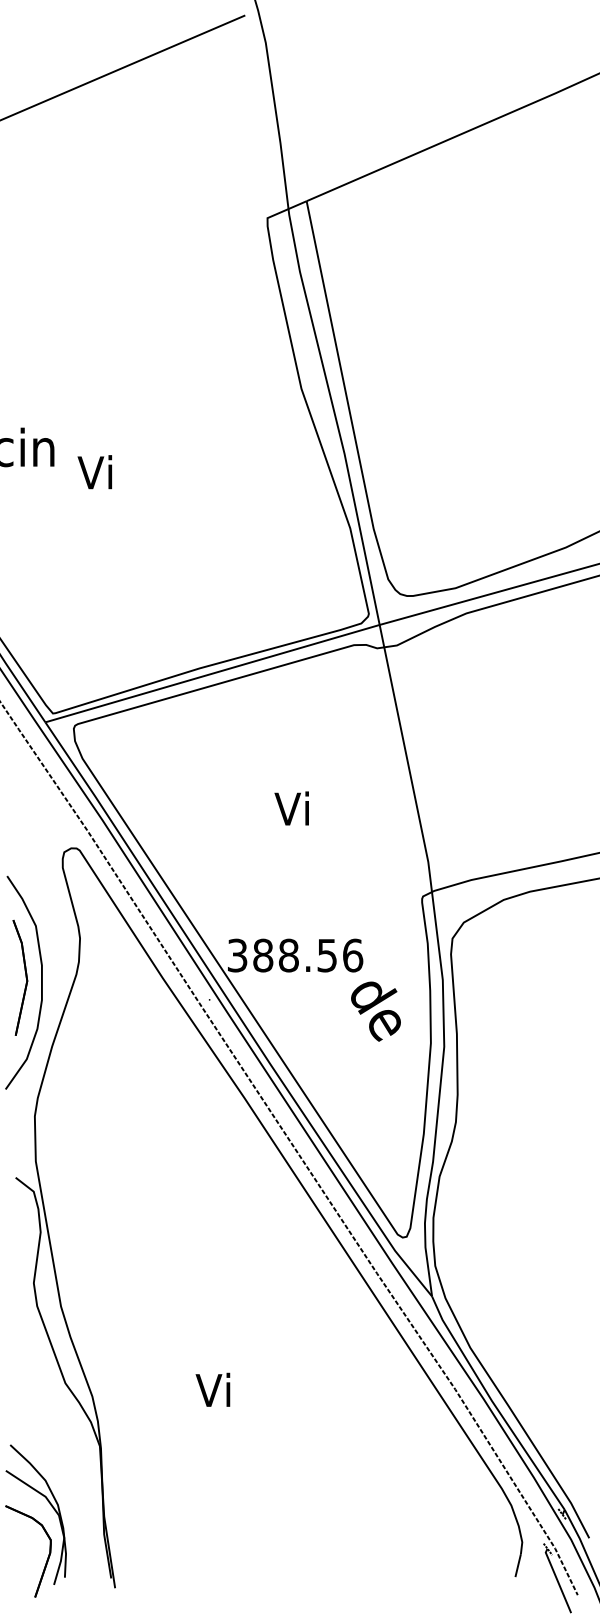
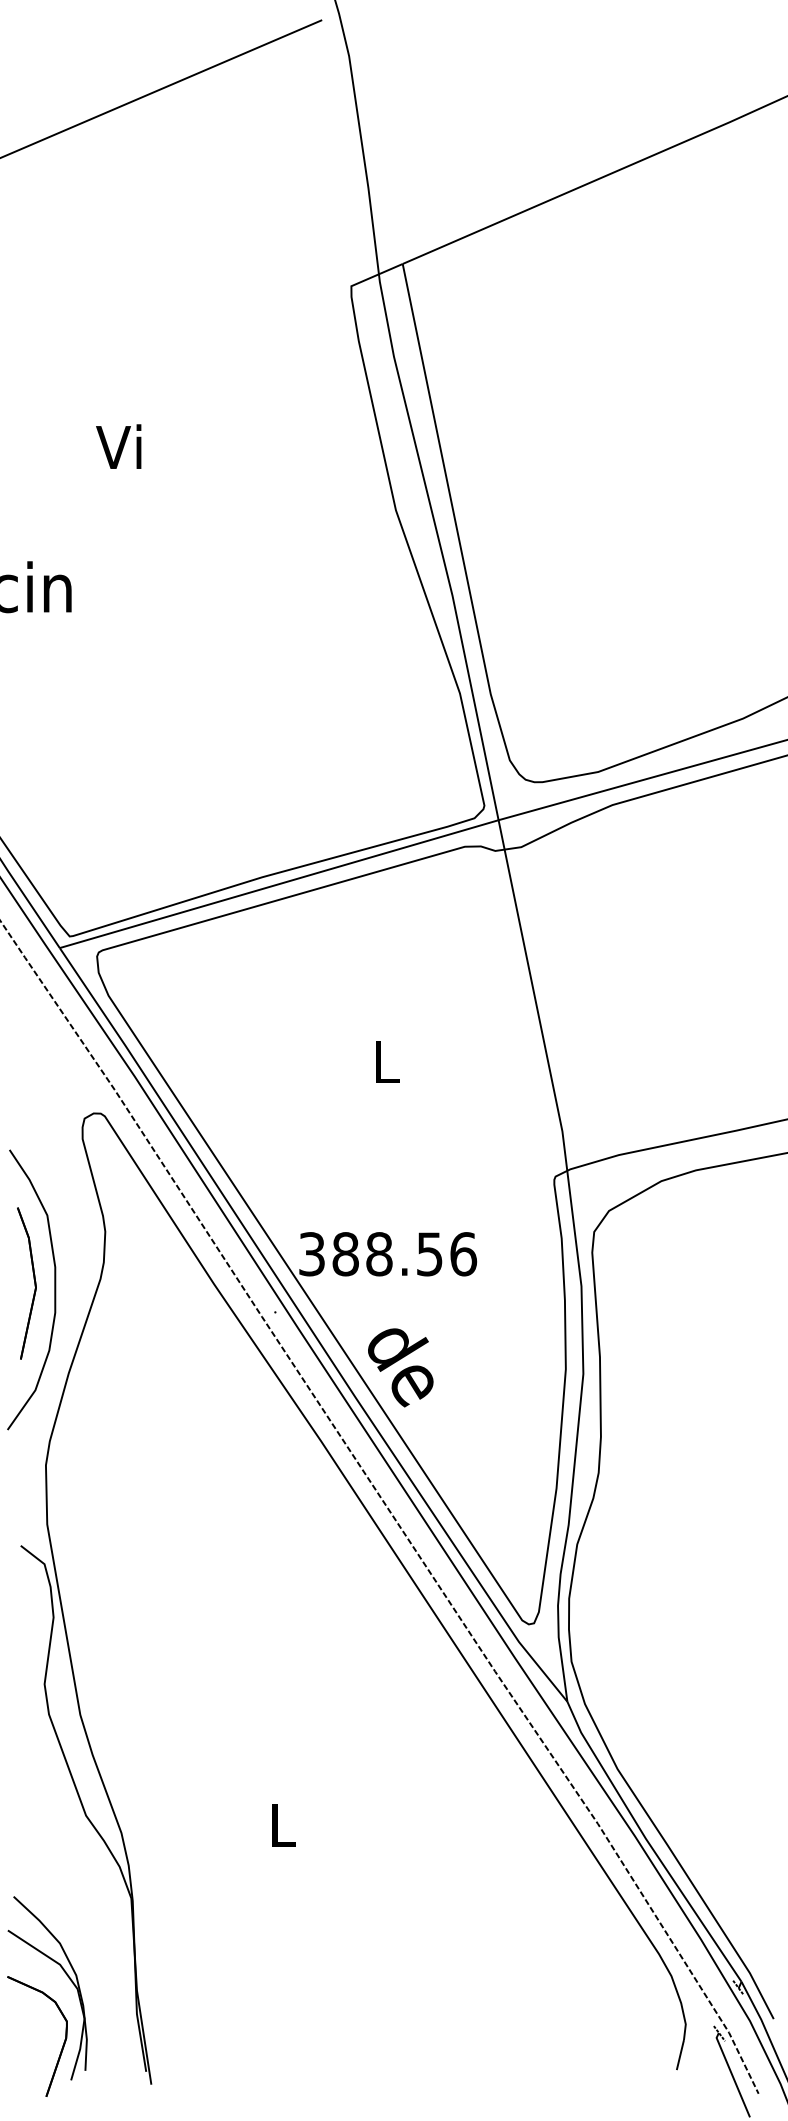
text: (94, 472) -> (118, 446), moved
text: (291, 808) -> (382, 1060), Vi -> L
text: (375, 1011) -> (400, 1367), moved
text: (212, 1390) -> (279, 1824), Vi -> L

